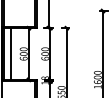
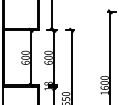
line: (10, 53) -> (11, 57), removed

